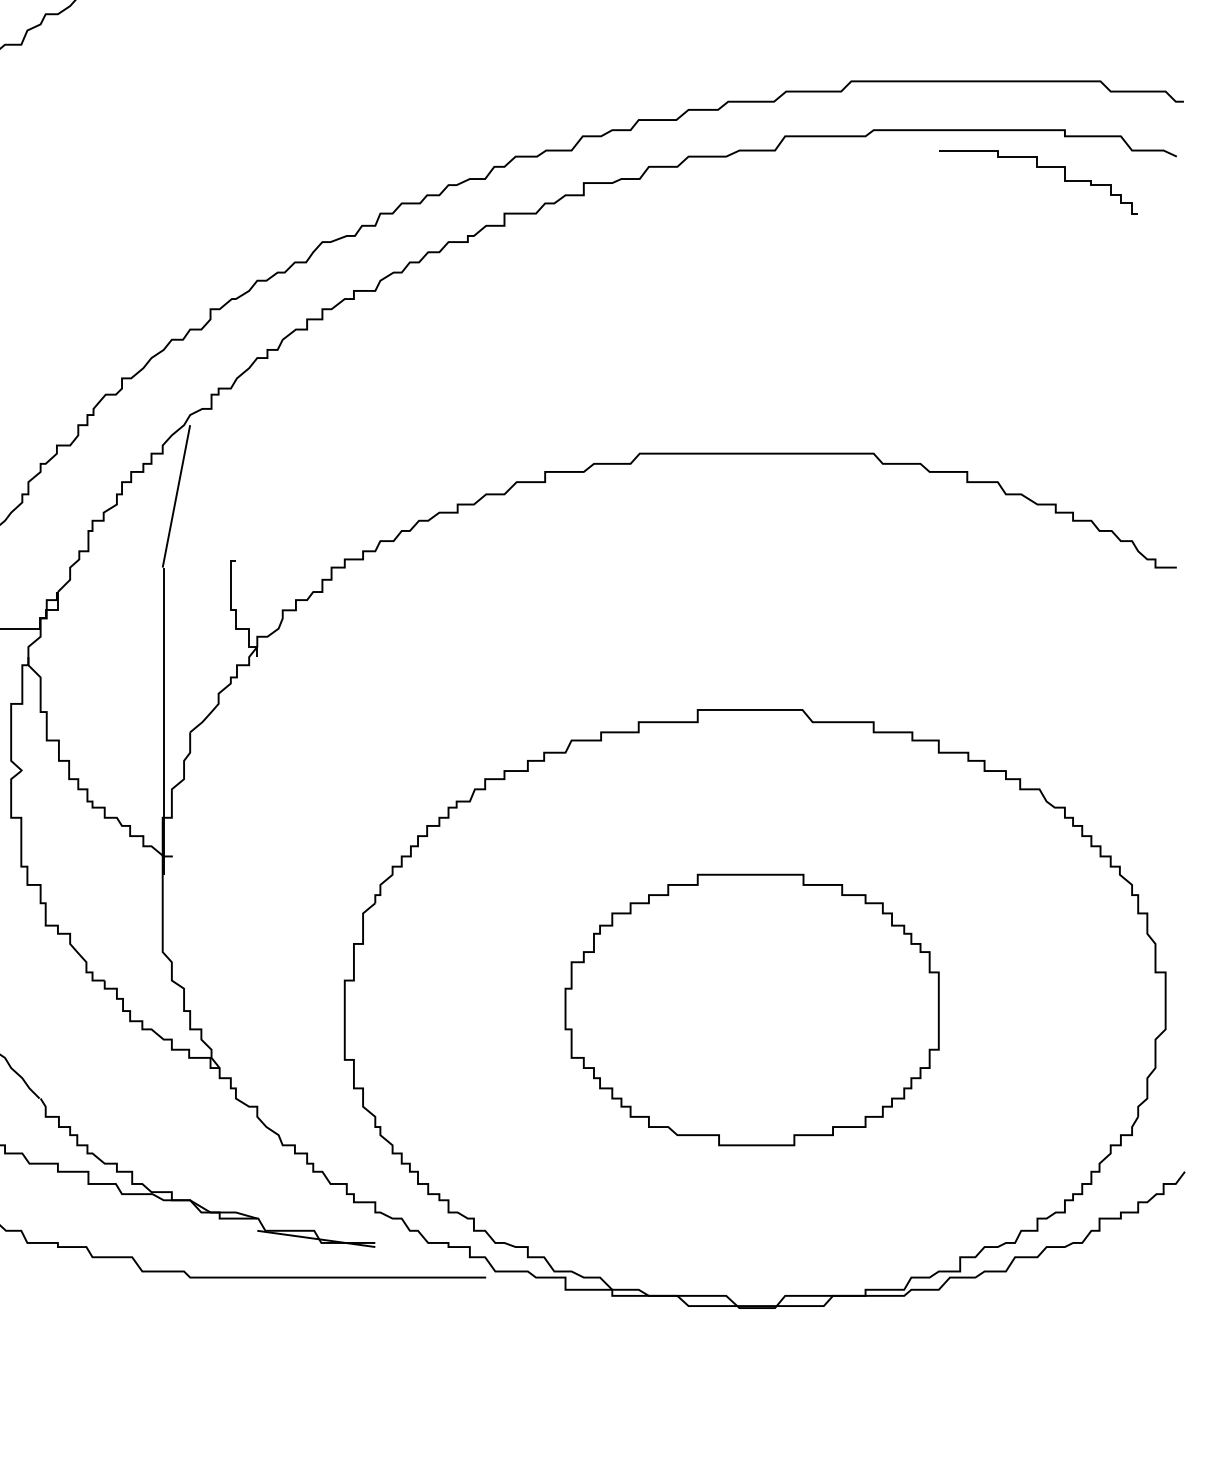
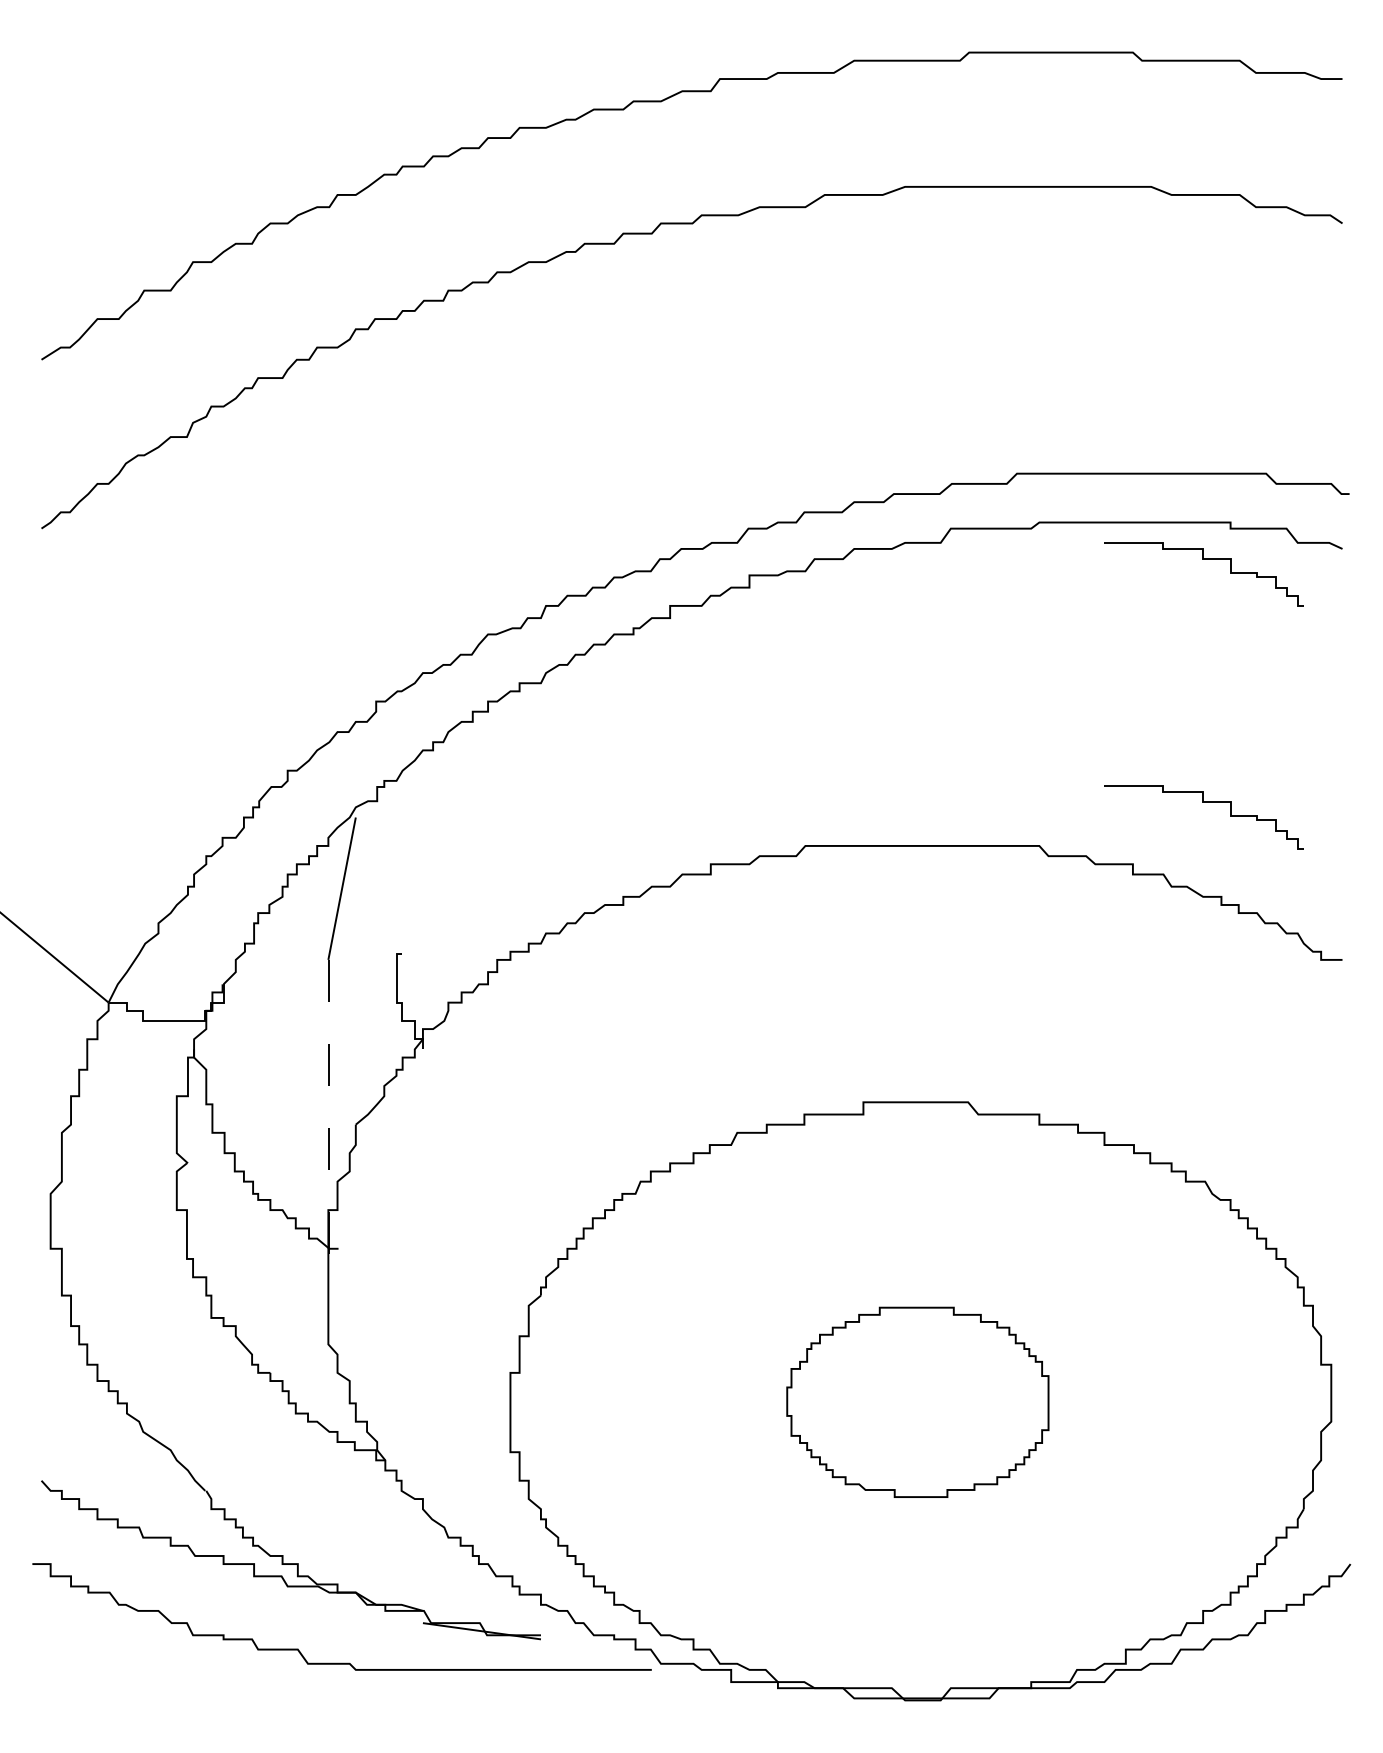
curve: (1037, 410) -> (1203, 802), added
line: (163, 721) -> (329, 1113), solid -> dashed
part: (751, 1010) -> (917, 1402), size x0.7

